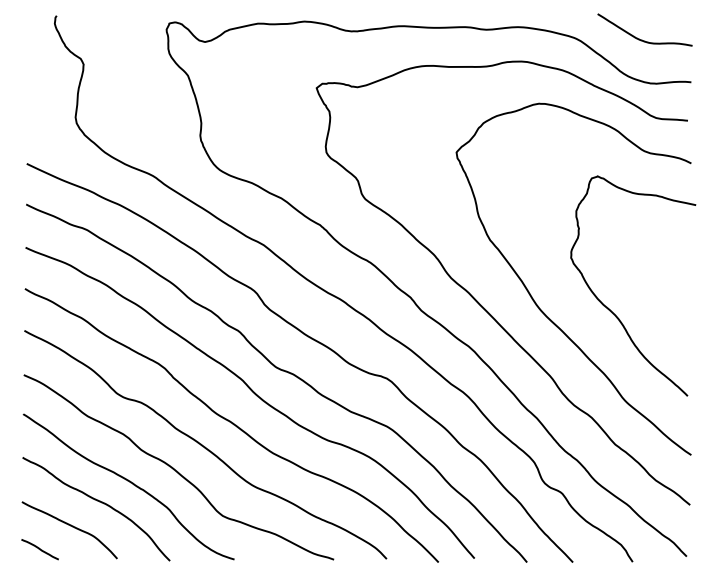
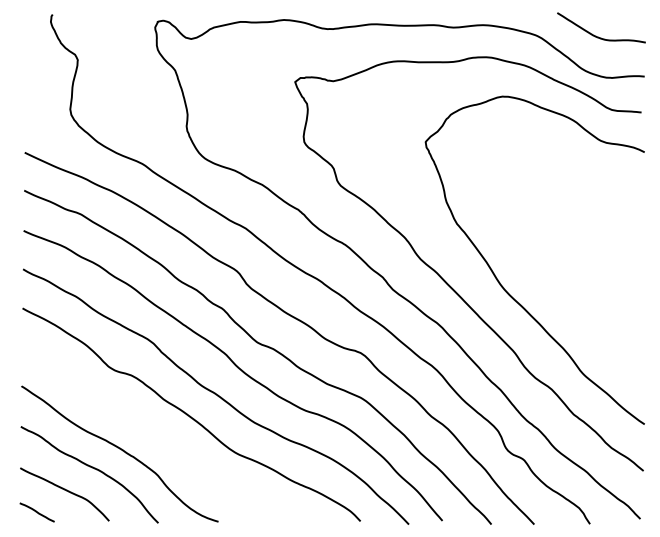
curve: (609, 308) -> (568, 287), removed
curve: (175, 469) -> (163, 437), removed

